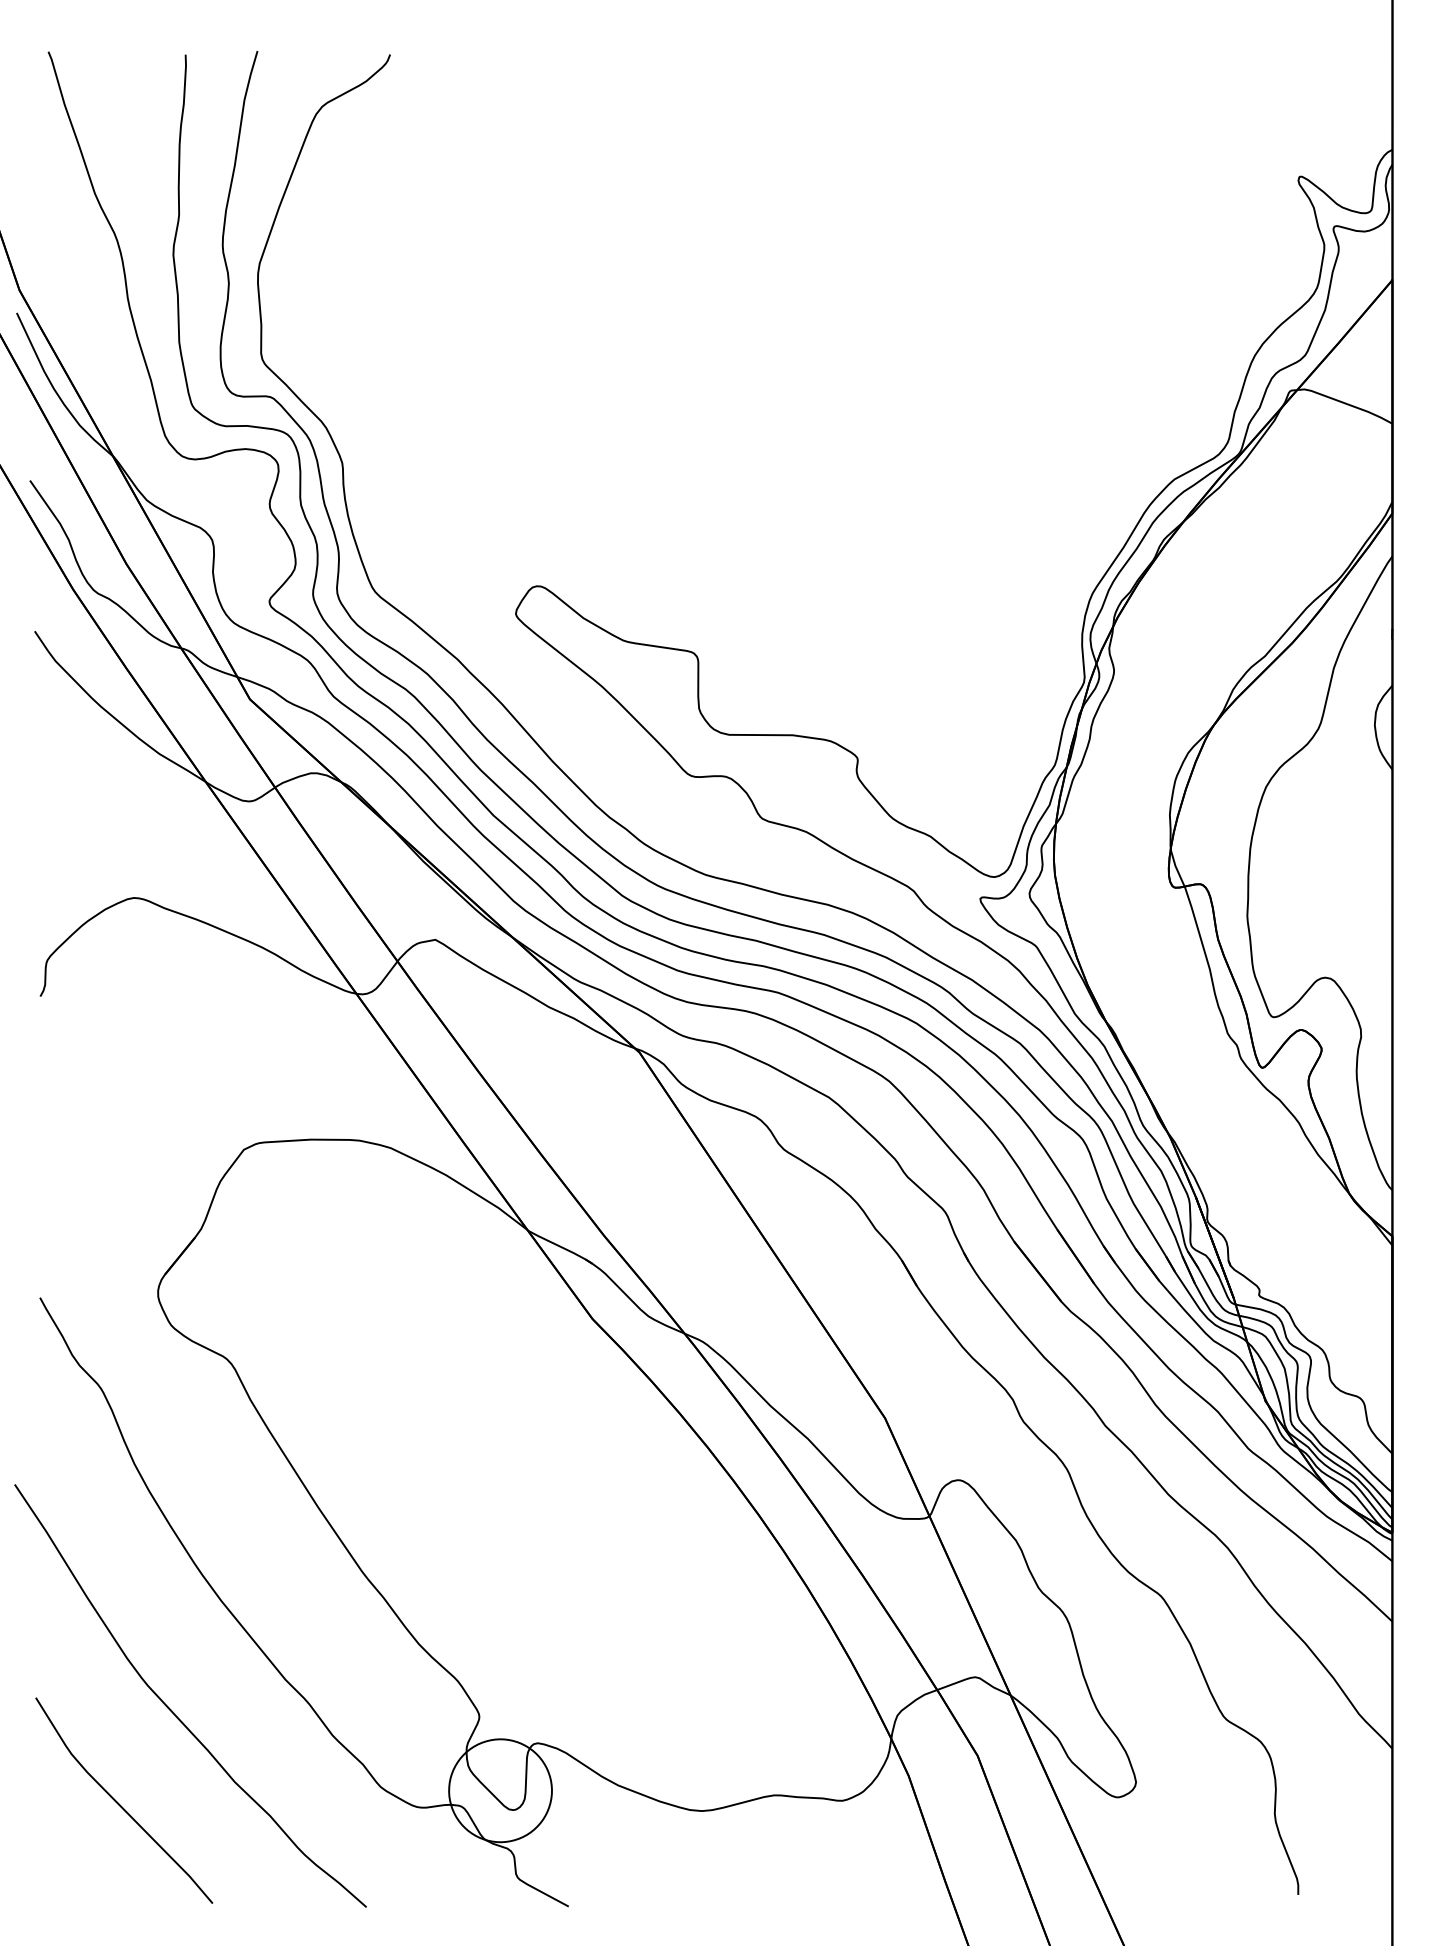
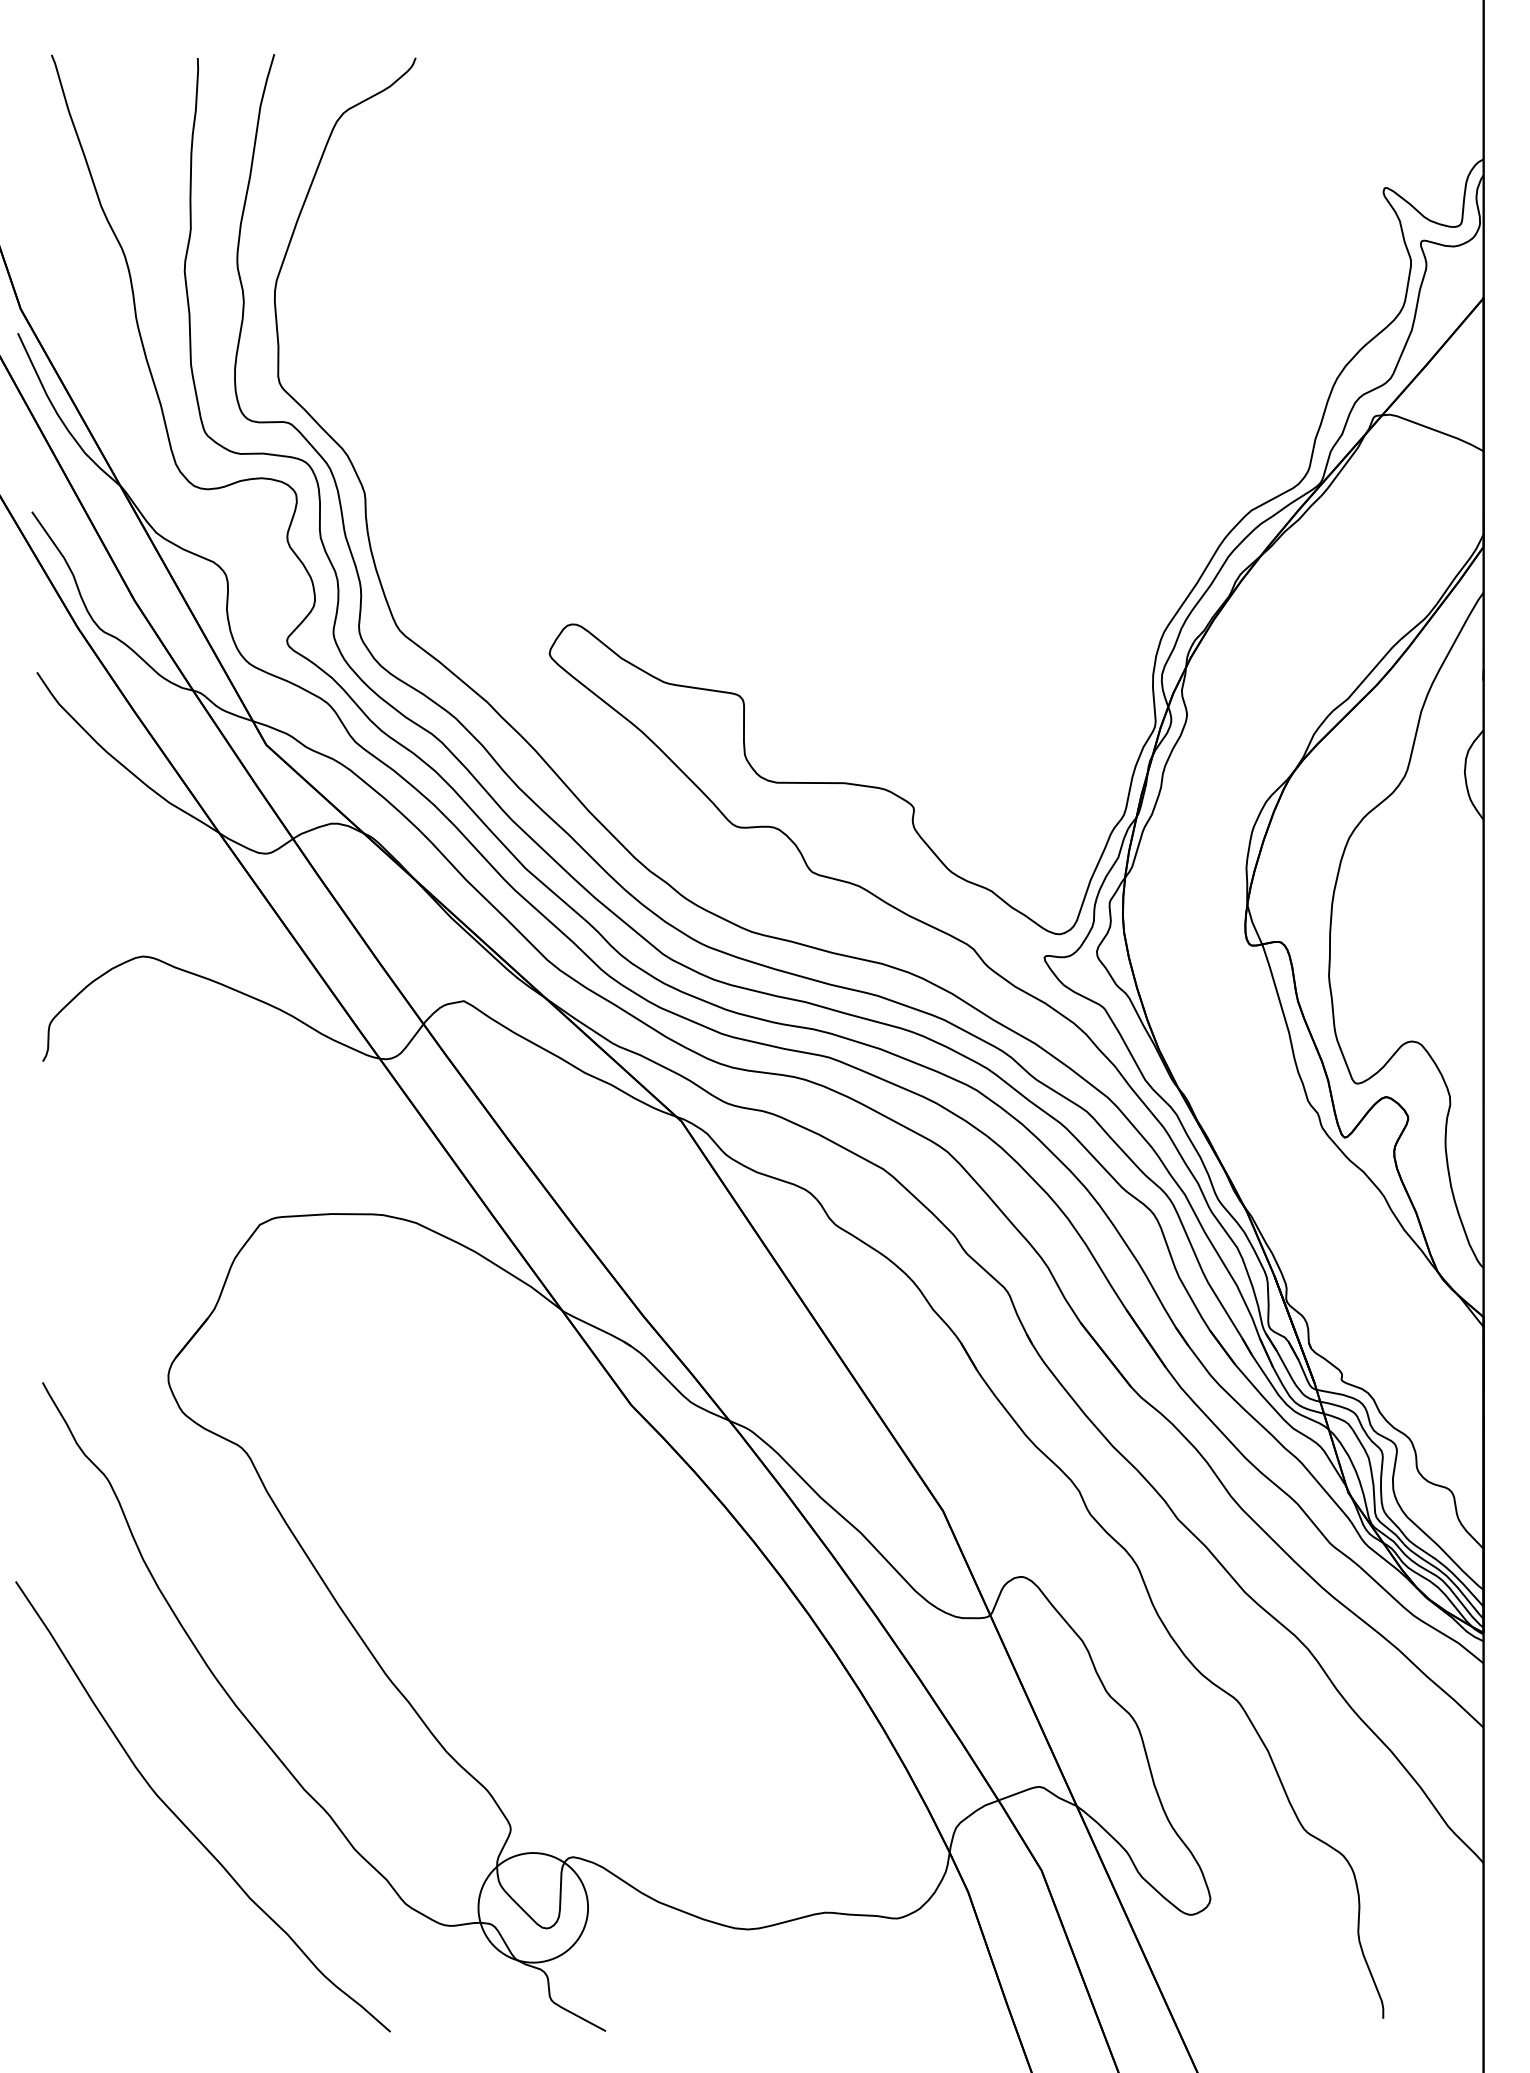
curve: (120, 1804) -> (128, 1922), removed

